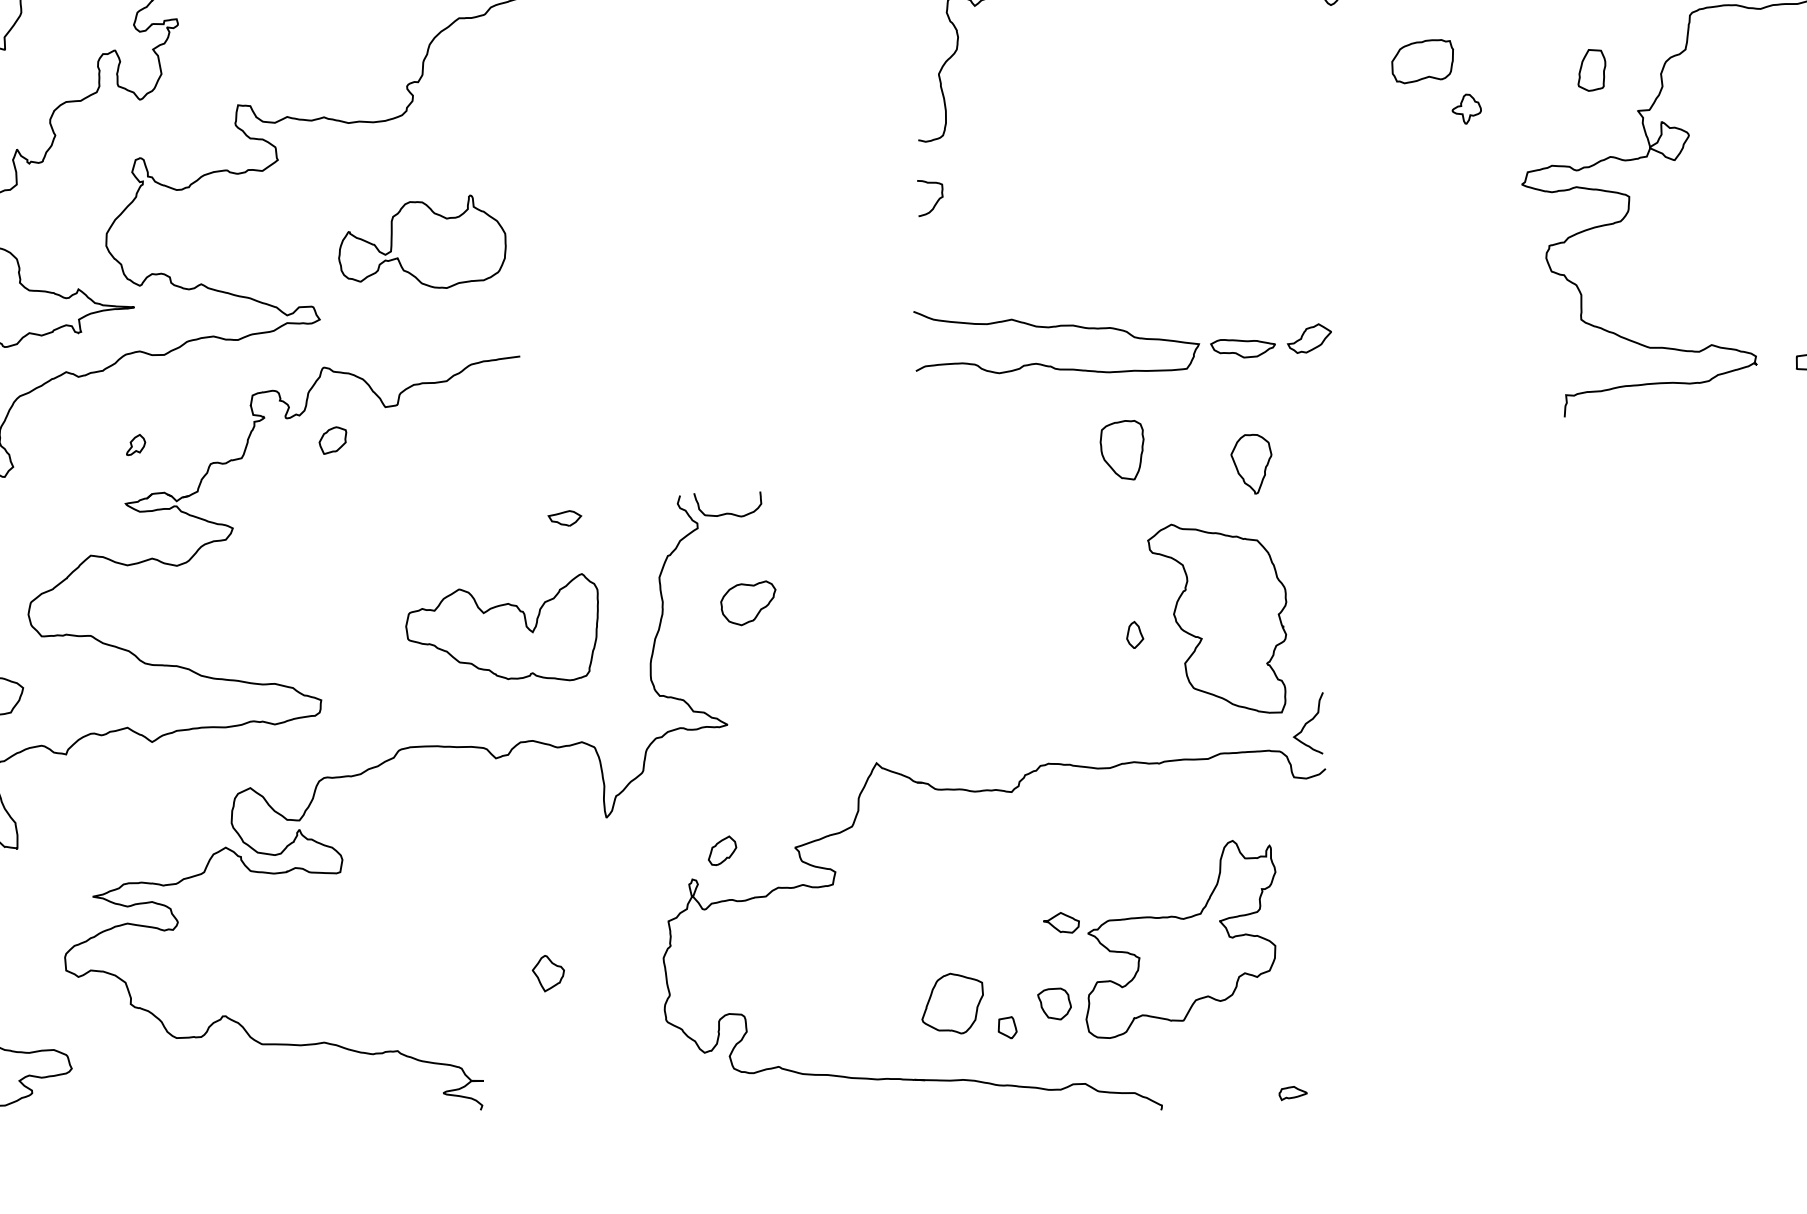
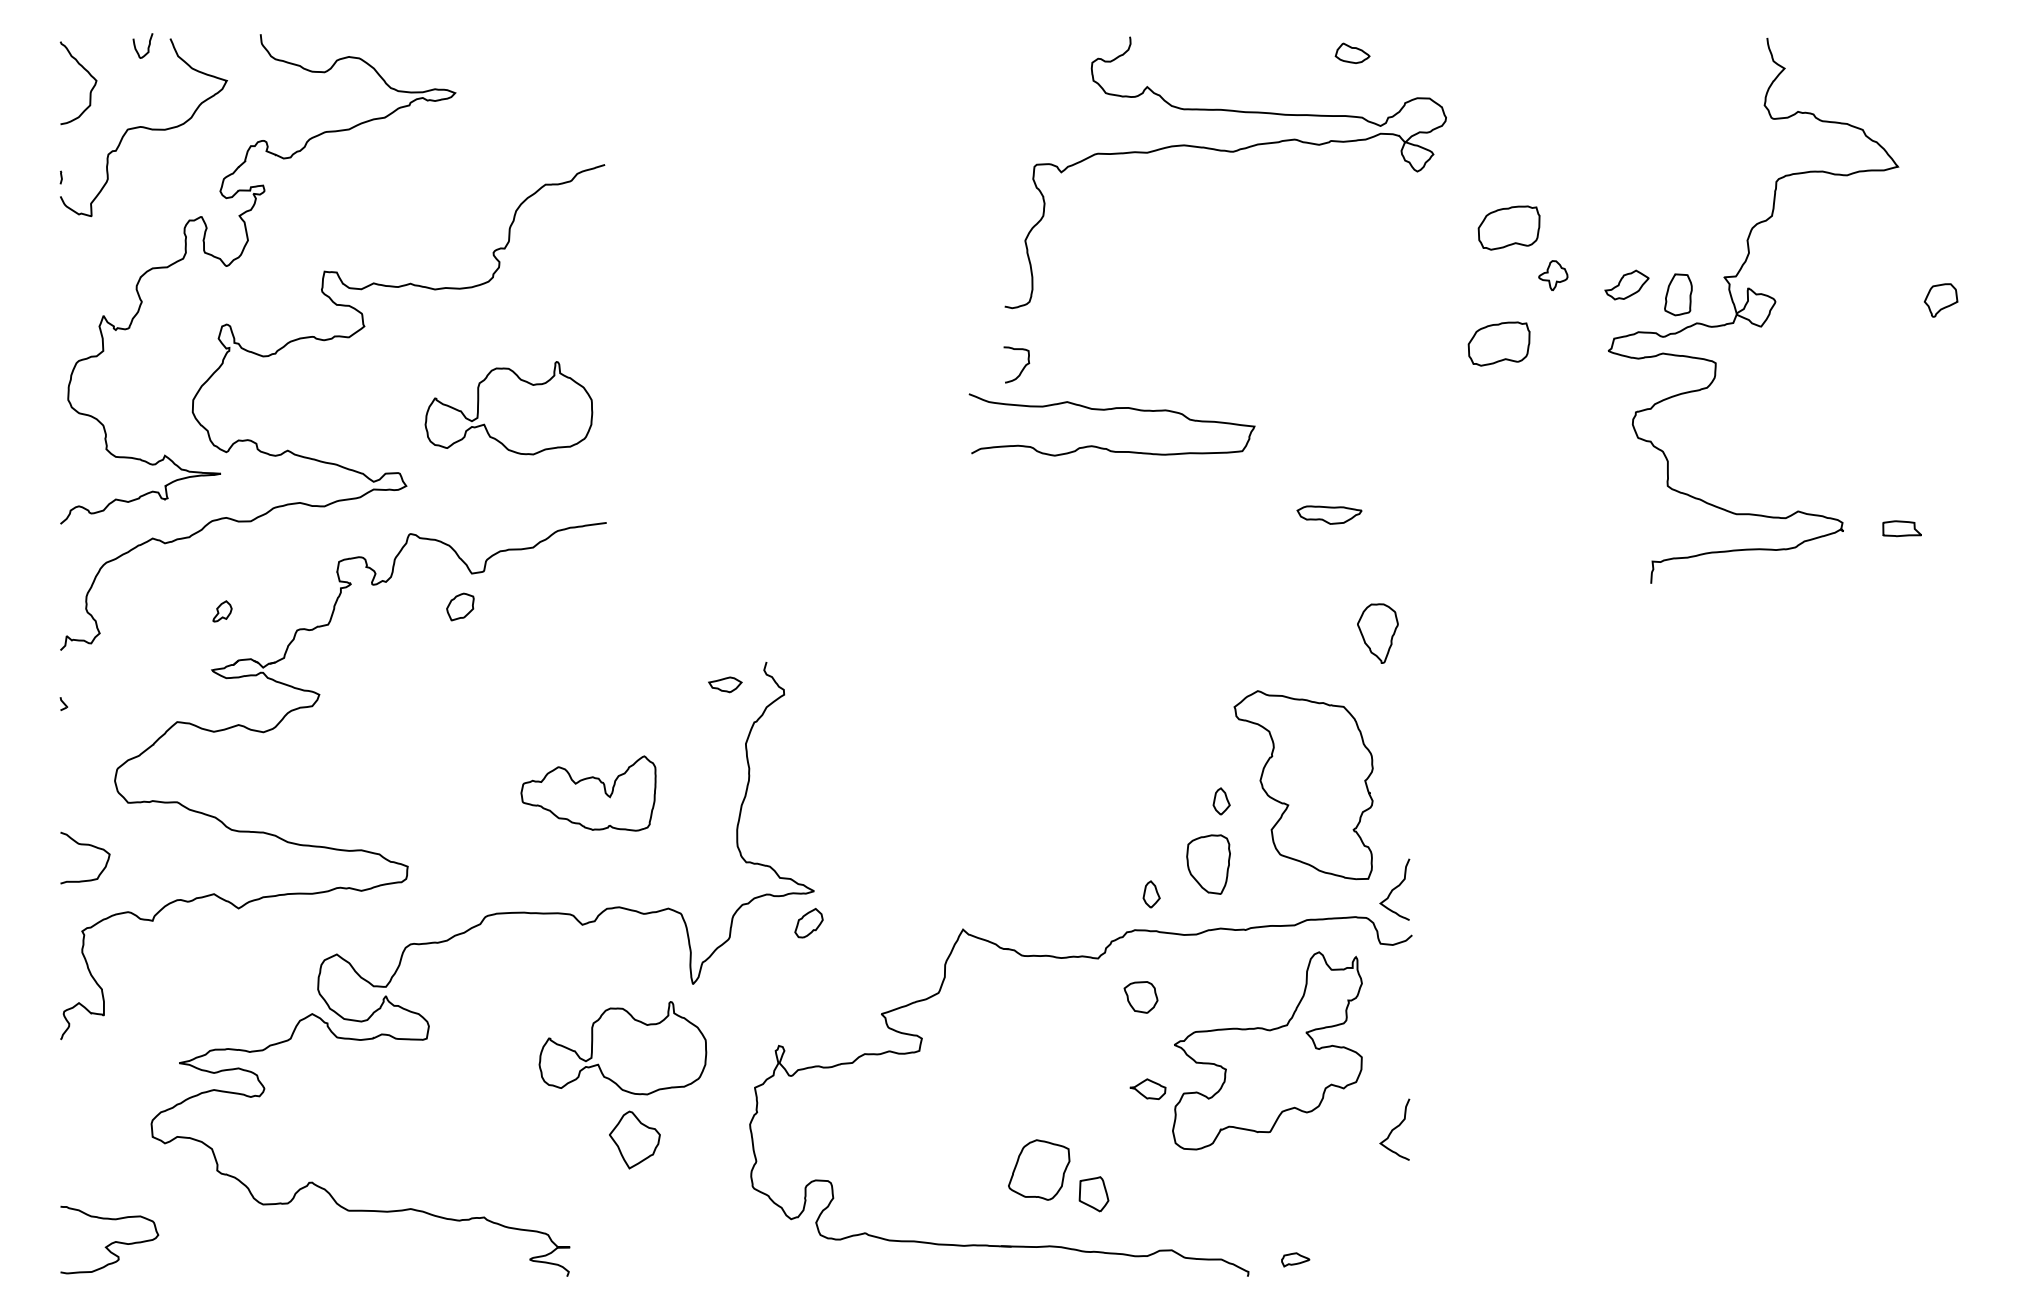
part: (1592, 70) -> (1678, 294), moved
part: (1412, 177) -> (1498, 343), added
curve: (1053, 328) -> (1108, 410), moved
part: (1309, 338) -> (1626, 284), moved
part: (333, 440) -> (460, 606), moved
part: (1122, 450) -> (1208, 864), moved
part: (1251, 464) -> (1377, 633), moved
curve: (728, 513) -> (814, 679), removed
part: (565, 518) -> (725, 684), moved
part: (748, 603) -> (834, 769), removed
part: (502, 627) -> (588, 793), size x0.7
part: (1065, 728) -> (1151, 894), added
part: (722, 851) -> (808, 923), moved
part: (536, 882) -> (622, 1048), added
part: (1181, 939) -> (1267, 1050), moved
curve: (1308, 963) -> (1394, 1129), added
part: (548, 973) -> (634, 1139), size x1.6
part: (1054, 1004) -> (1140, 997), moved
part: (1008, 1027) -> (1094, 1193), size x1.6
part: (1293, 1093) -> (1295, 1259), moved

